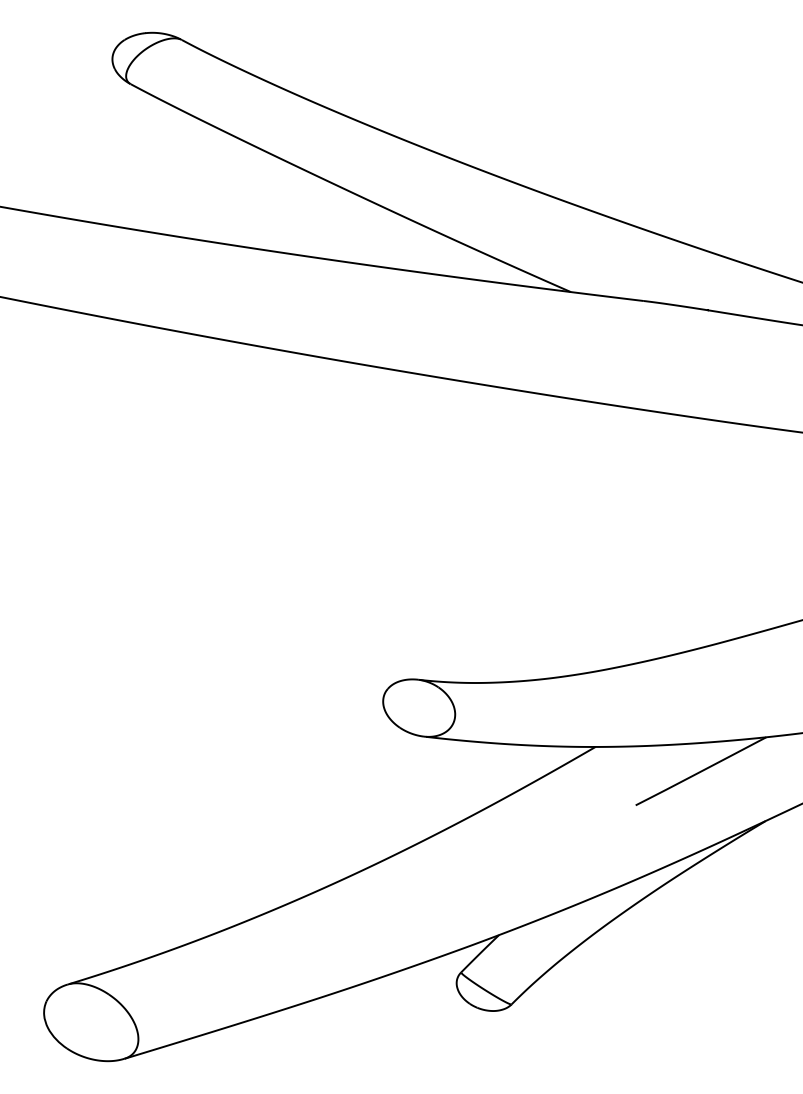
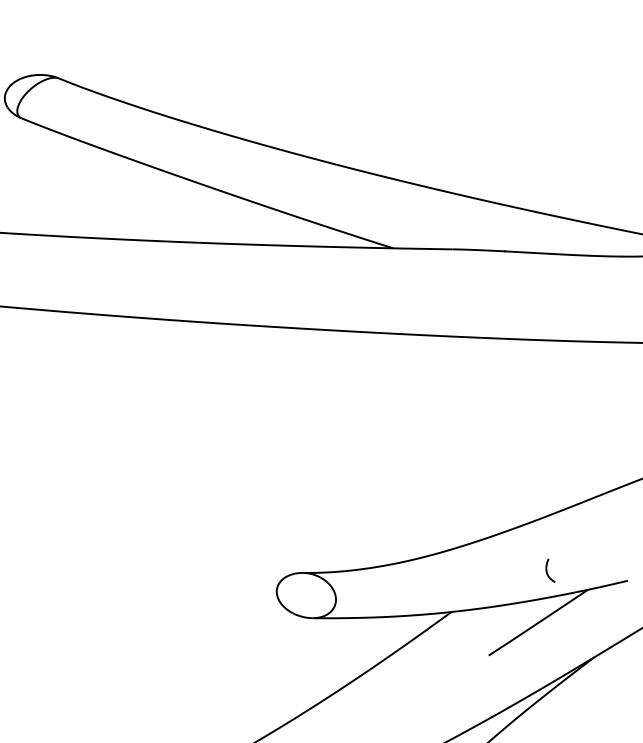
curve: (718, 709) -> (547, 571), added

